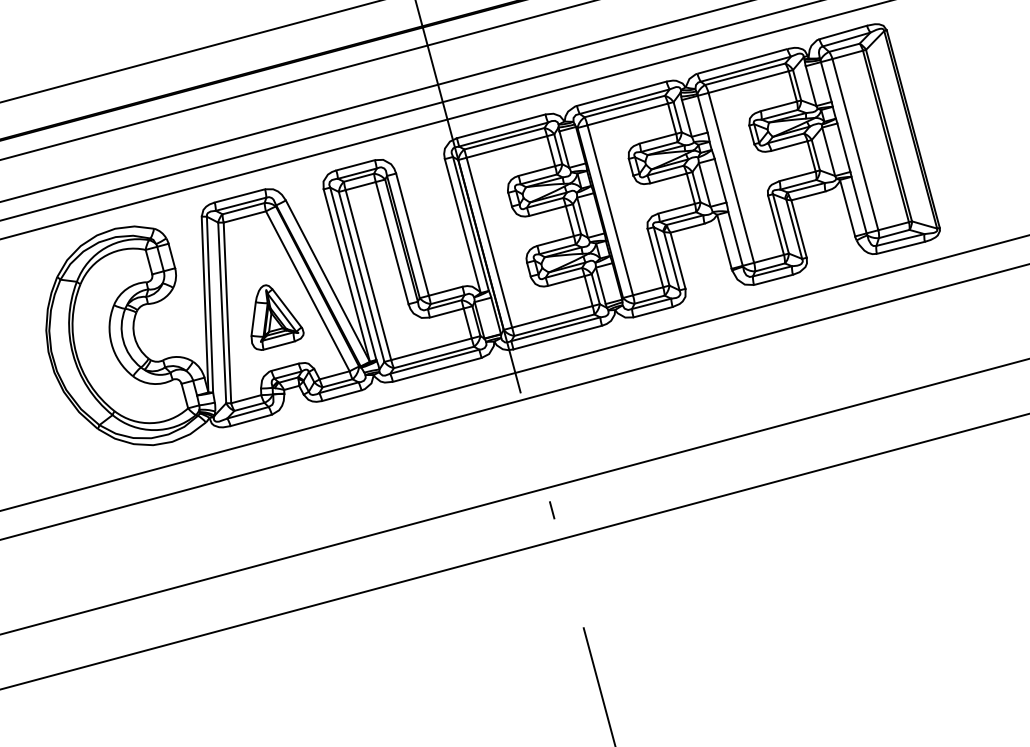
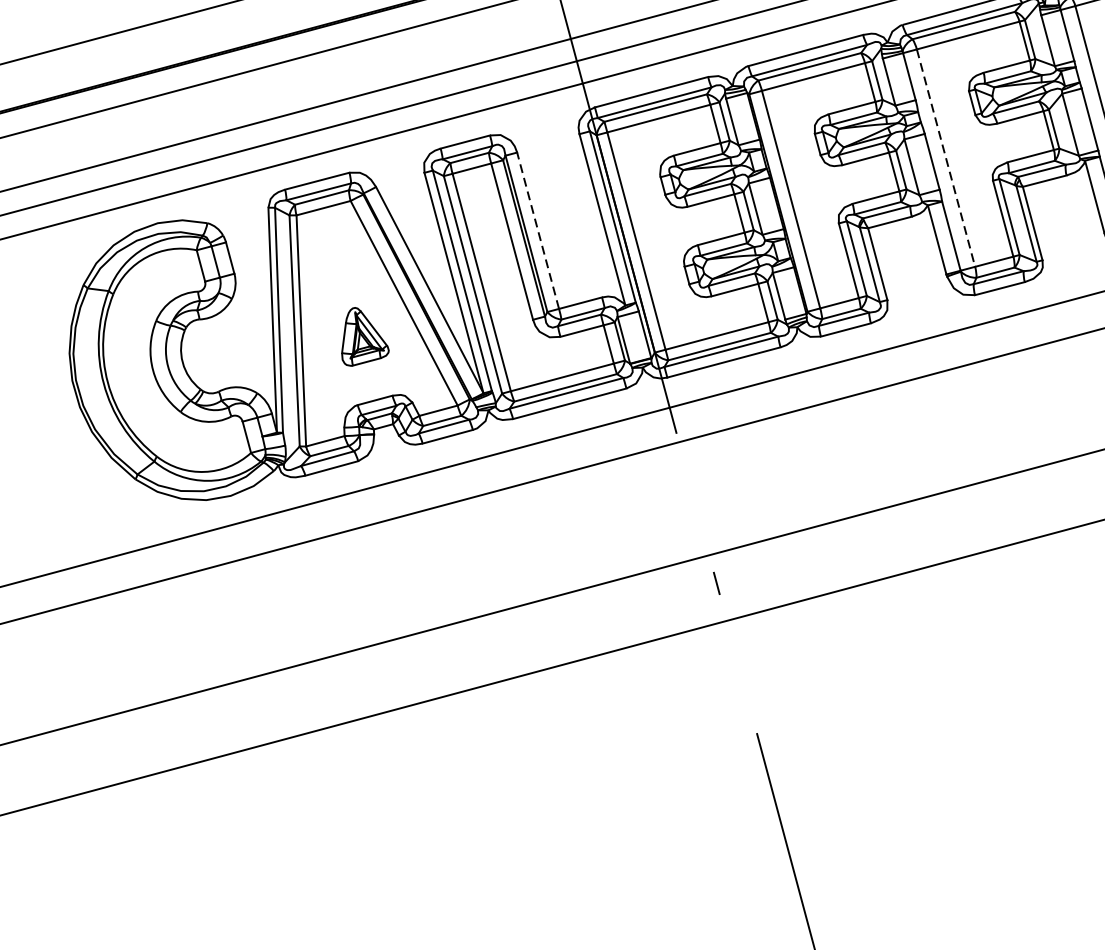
line: (731, 177) -> (946, 157), solid -> dashed
line: (412, 234) -> (538, 230), solid -> dashed
part: (277, 317) -> (365, 336), size x0.7

